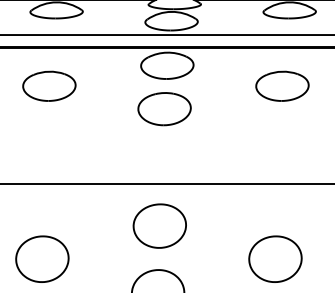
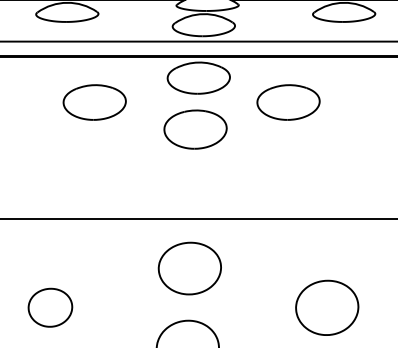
part: (49, 86) -> (94, 102), moved
part: (282, 86) -> (288, 102), moved
part: (42, 258) -> (50, 307), size x0.7

